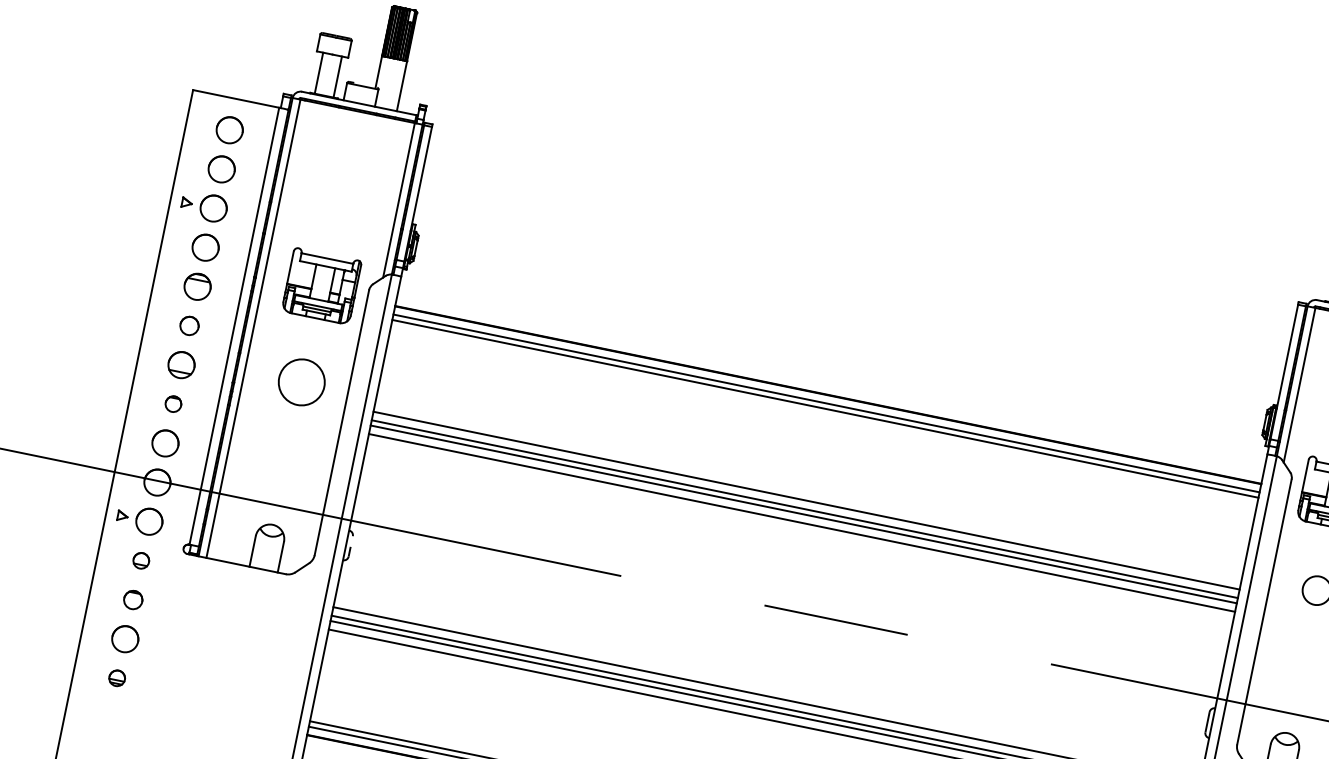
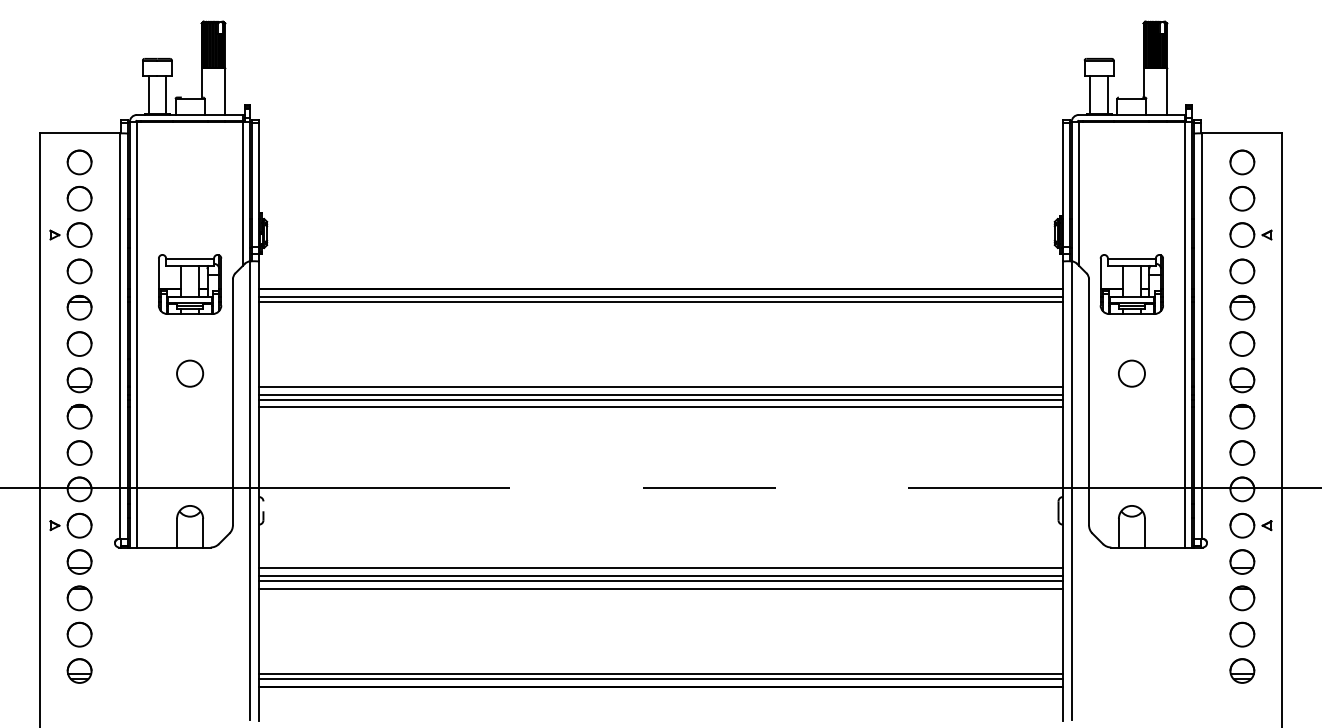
part: (189, 325) -> (79, 343), size x1.43
circle: (302, 382) -> (190, 373), size x0.62
part: (173, 404) -> (79, 416), size x1.67
part: (141, 560) -> (79, 561), size x1.67
part: (133, 600) -> (79, 598), size x1.43
part: (117, 677) -> (79, 670), size x1.67

